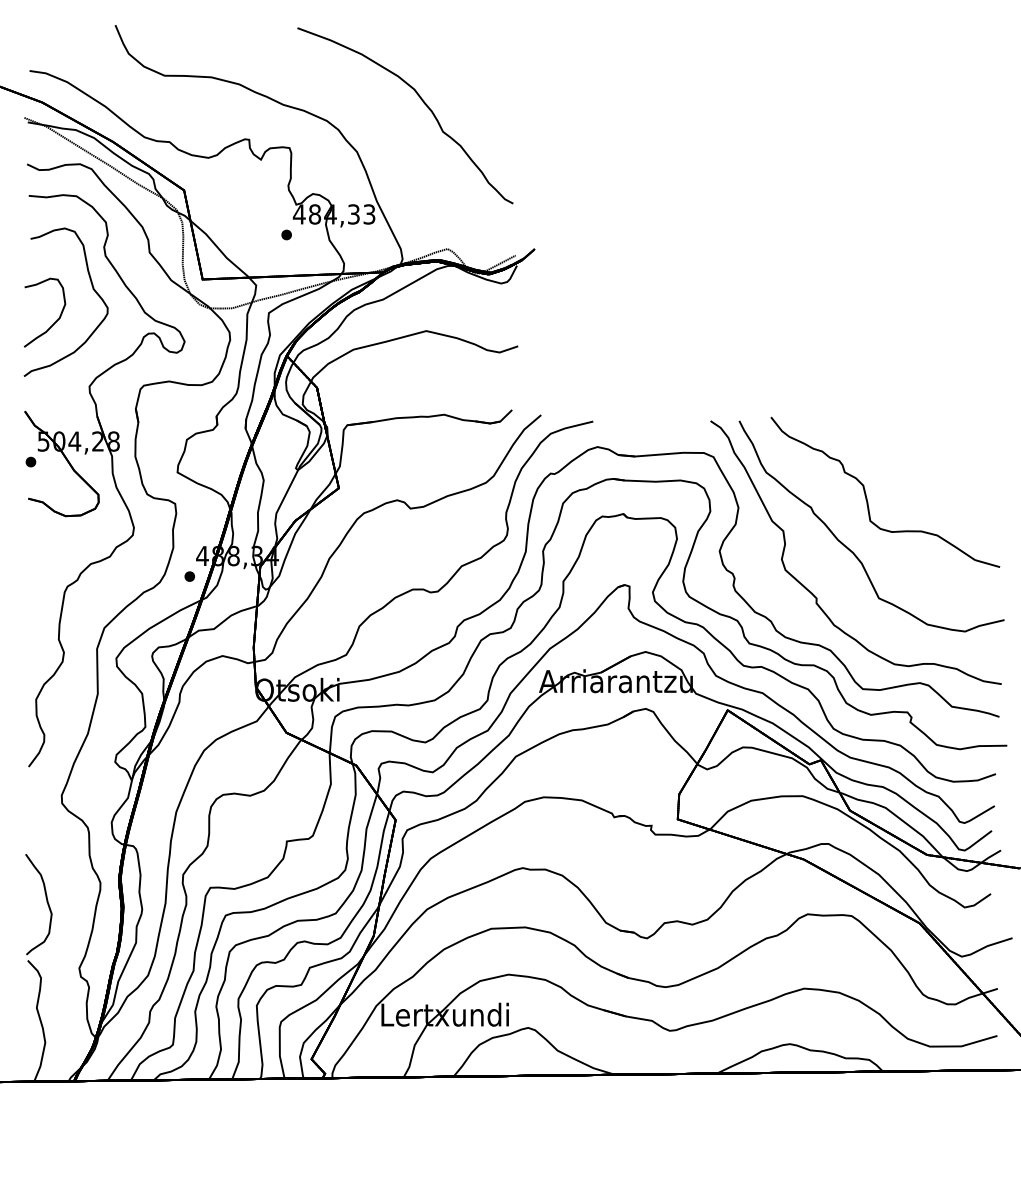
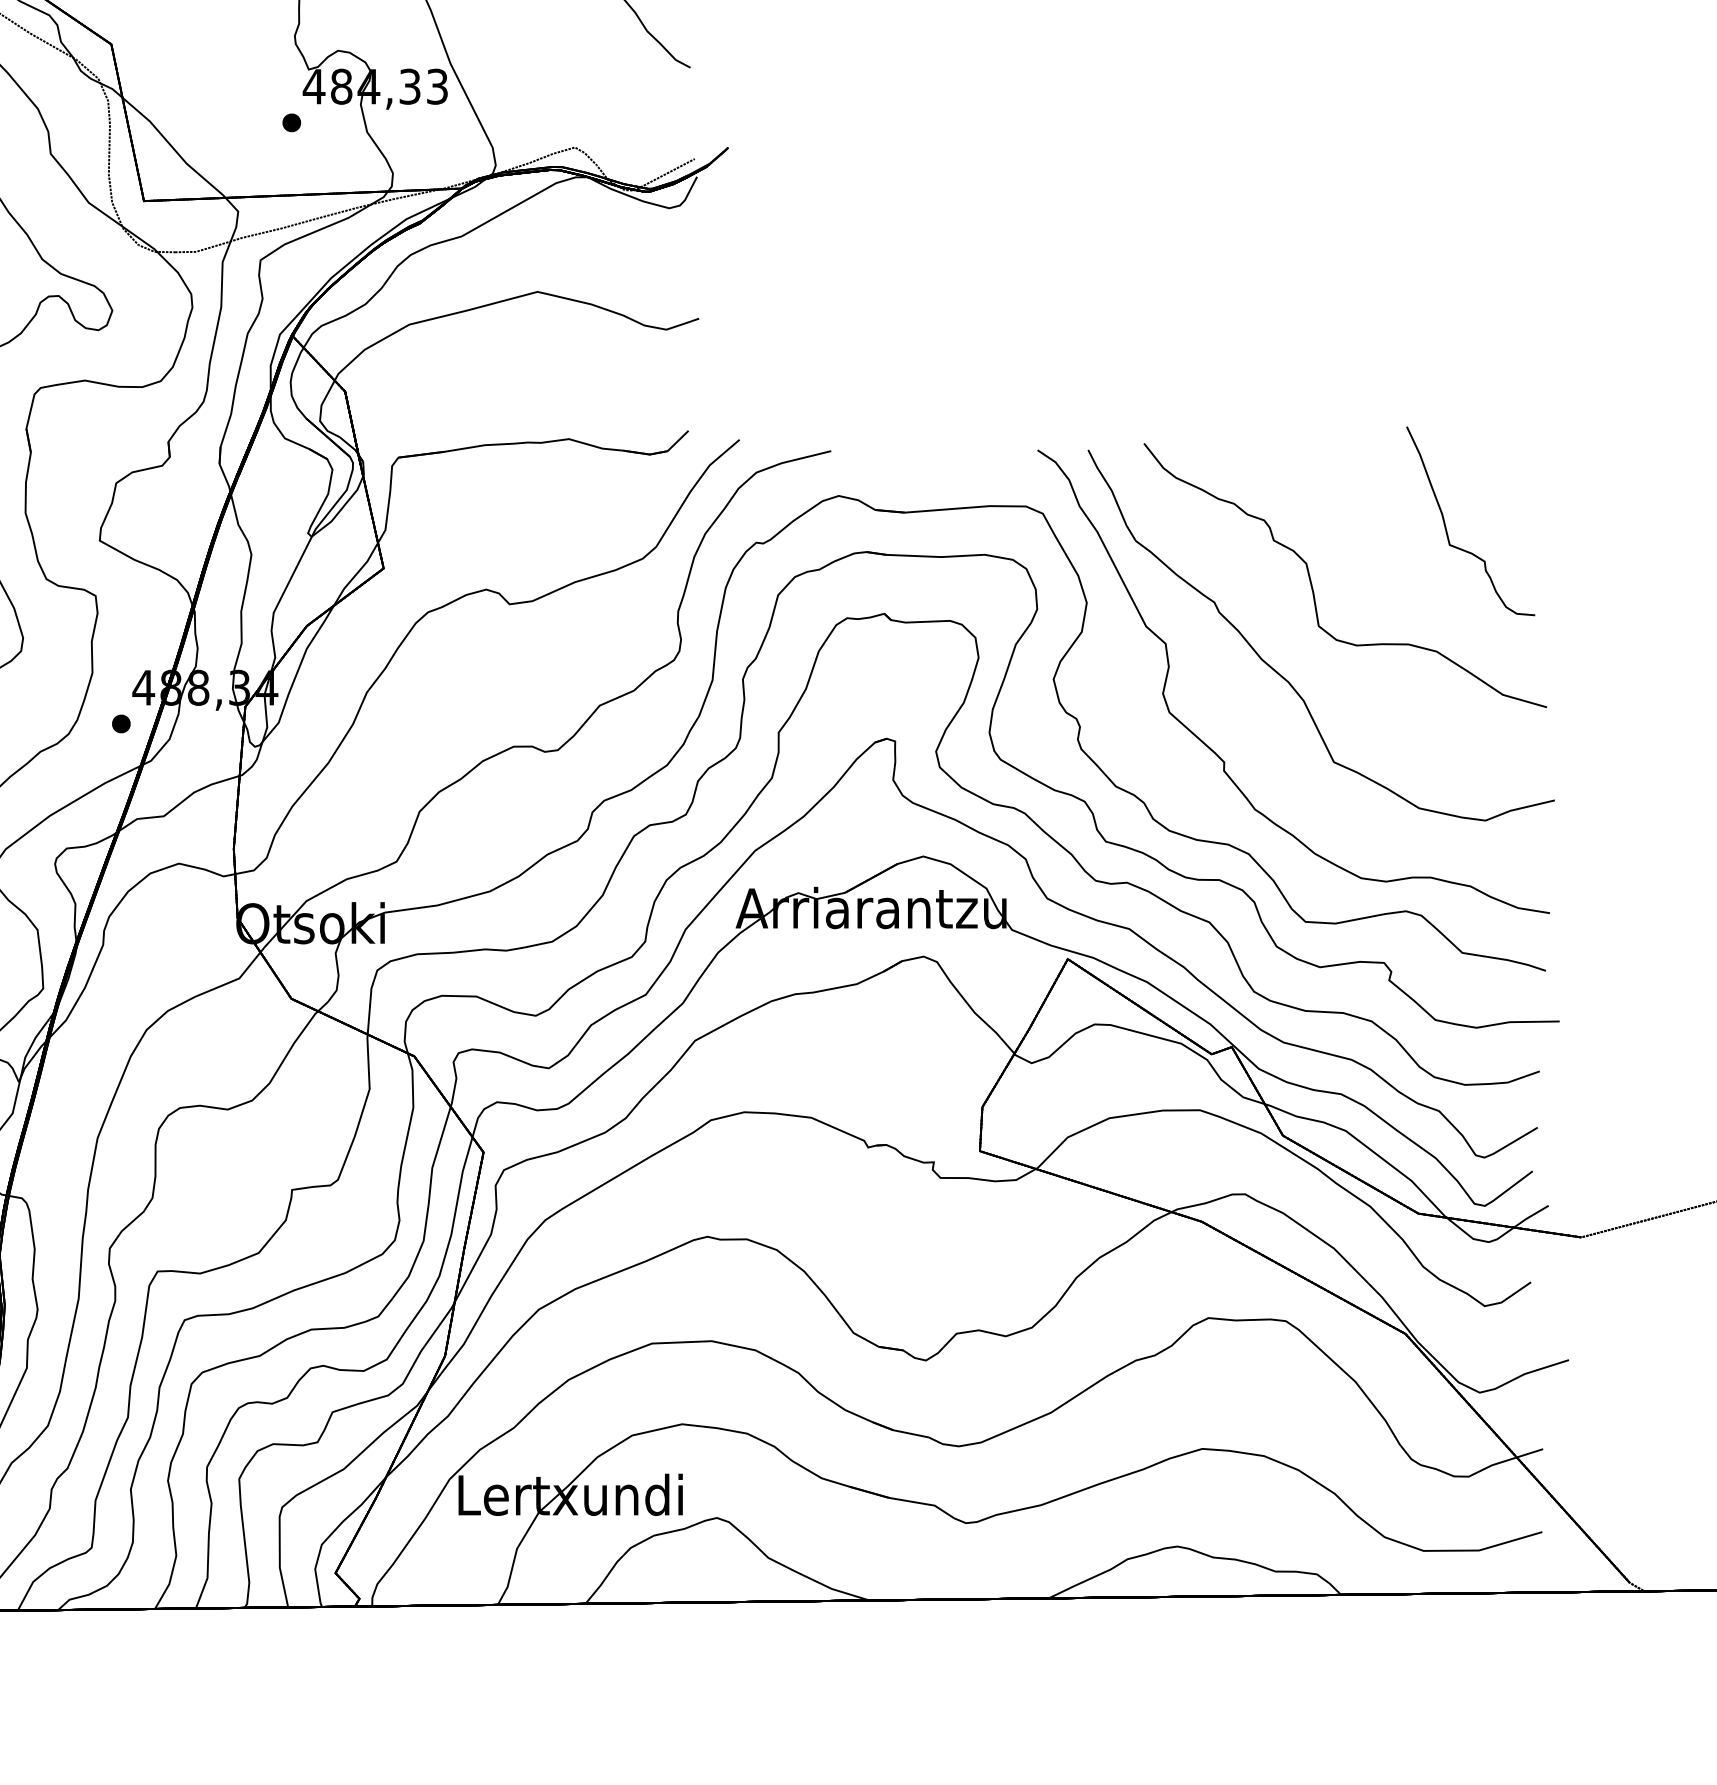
curve: (943, 464) -> (1447, 526), added

